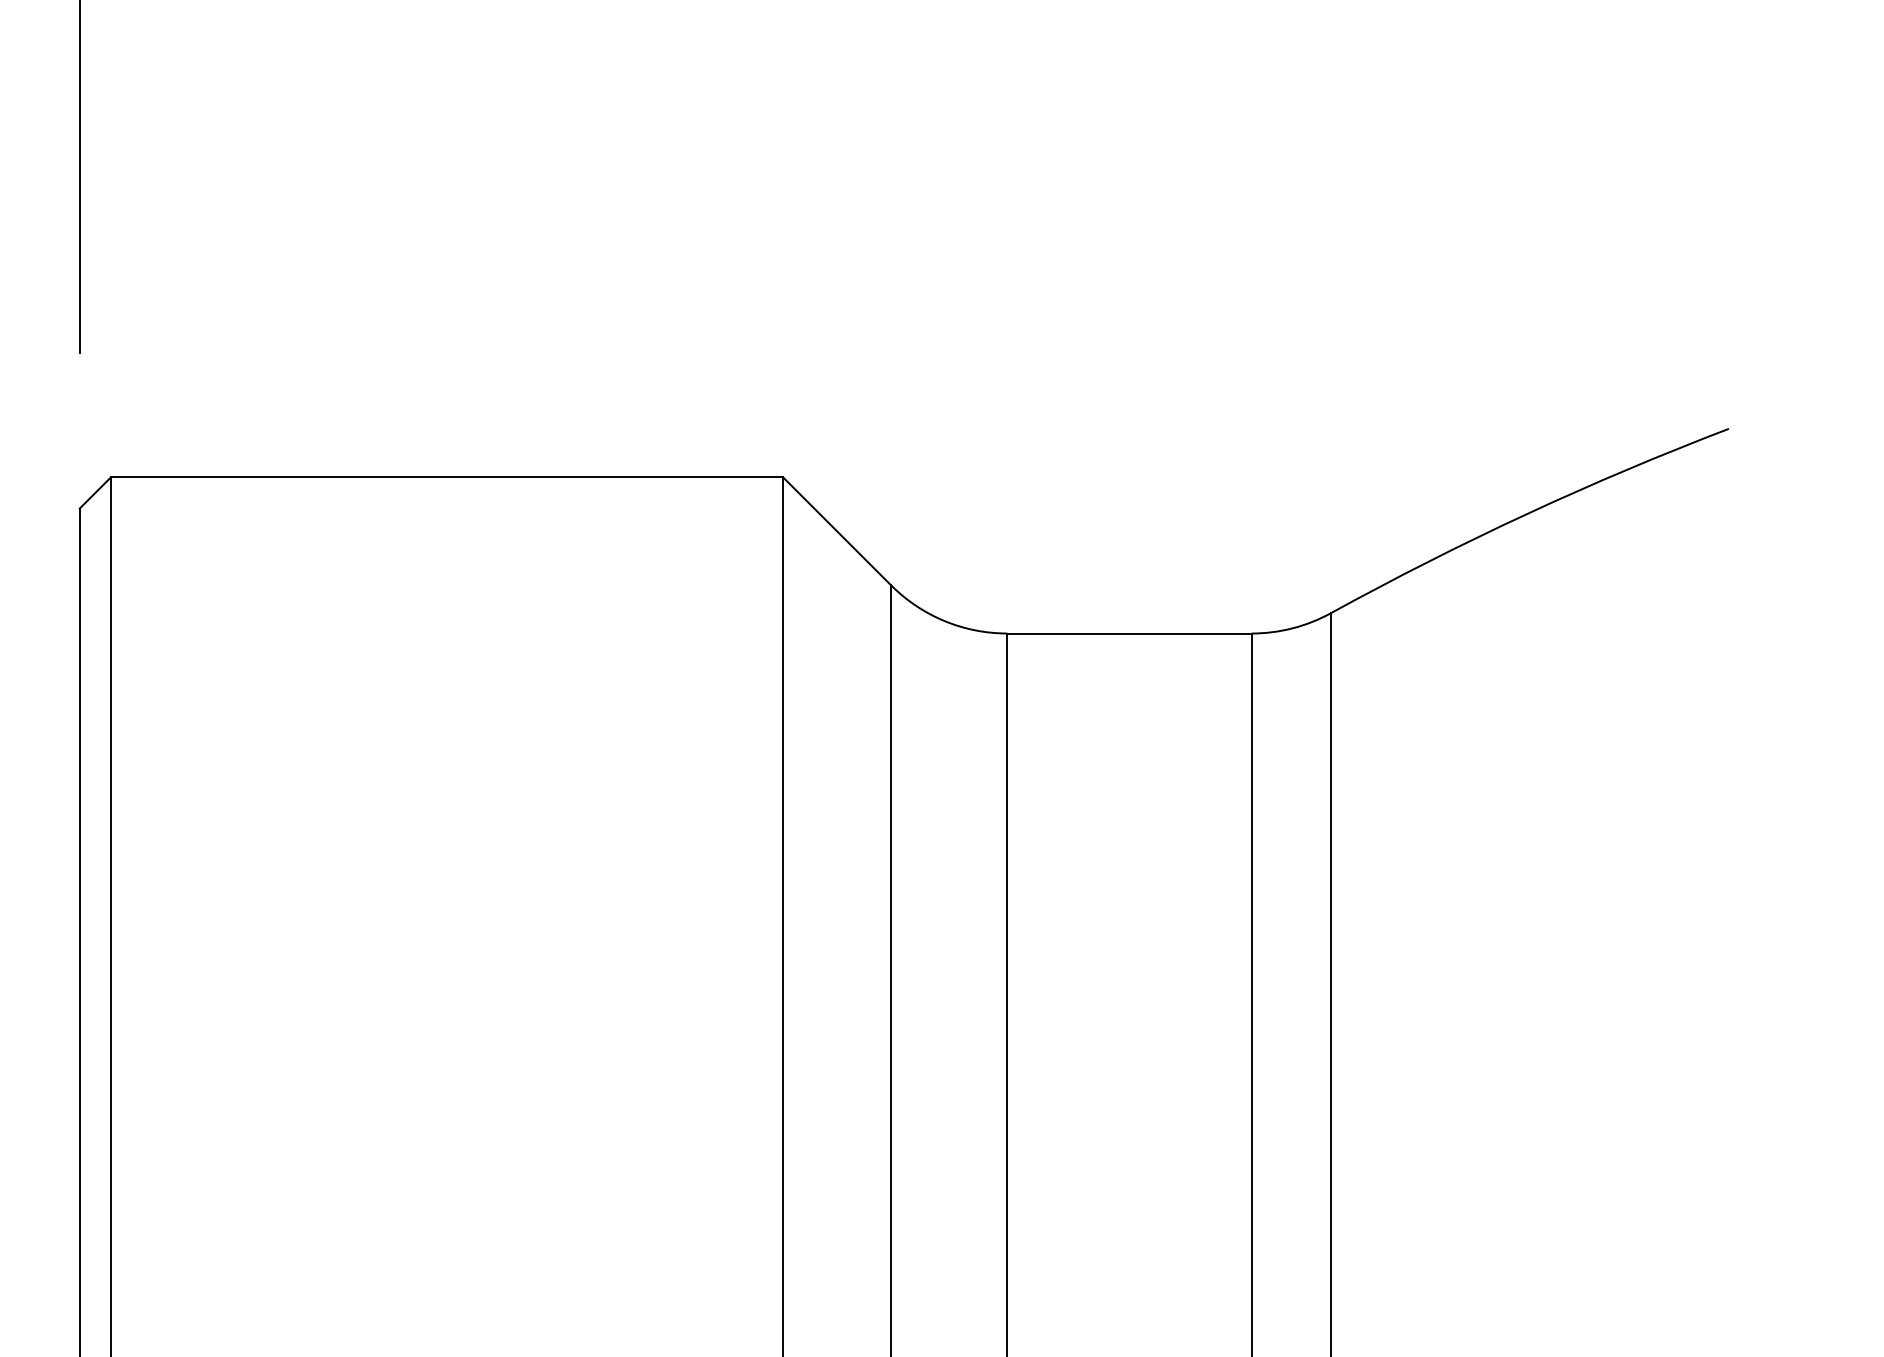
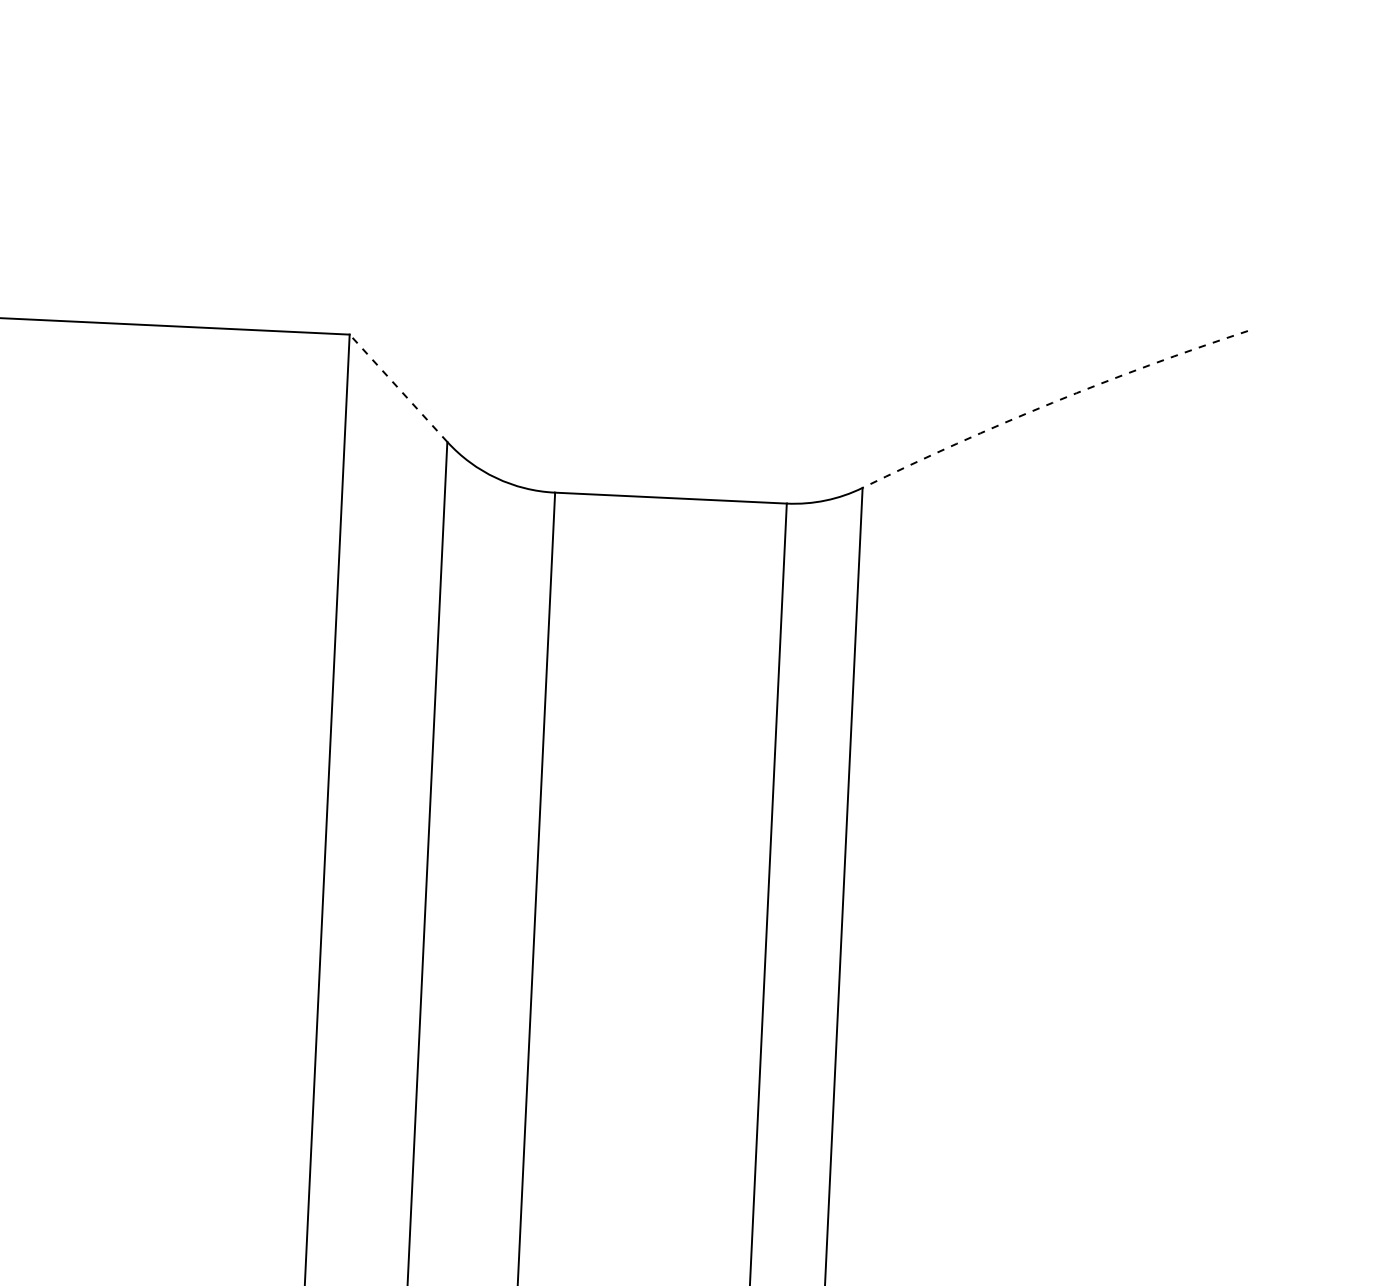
arc: (1526, 514) -> (1052, 403), solid -> dashed
line: (837, 531) -> (398, 388), solid -> dashed

